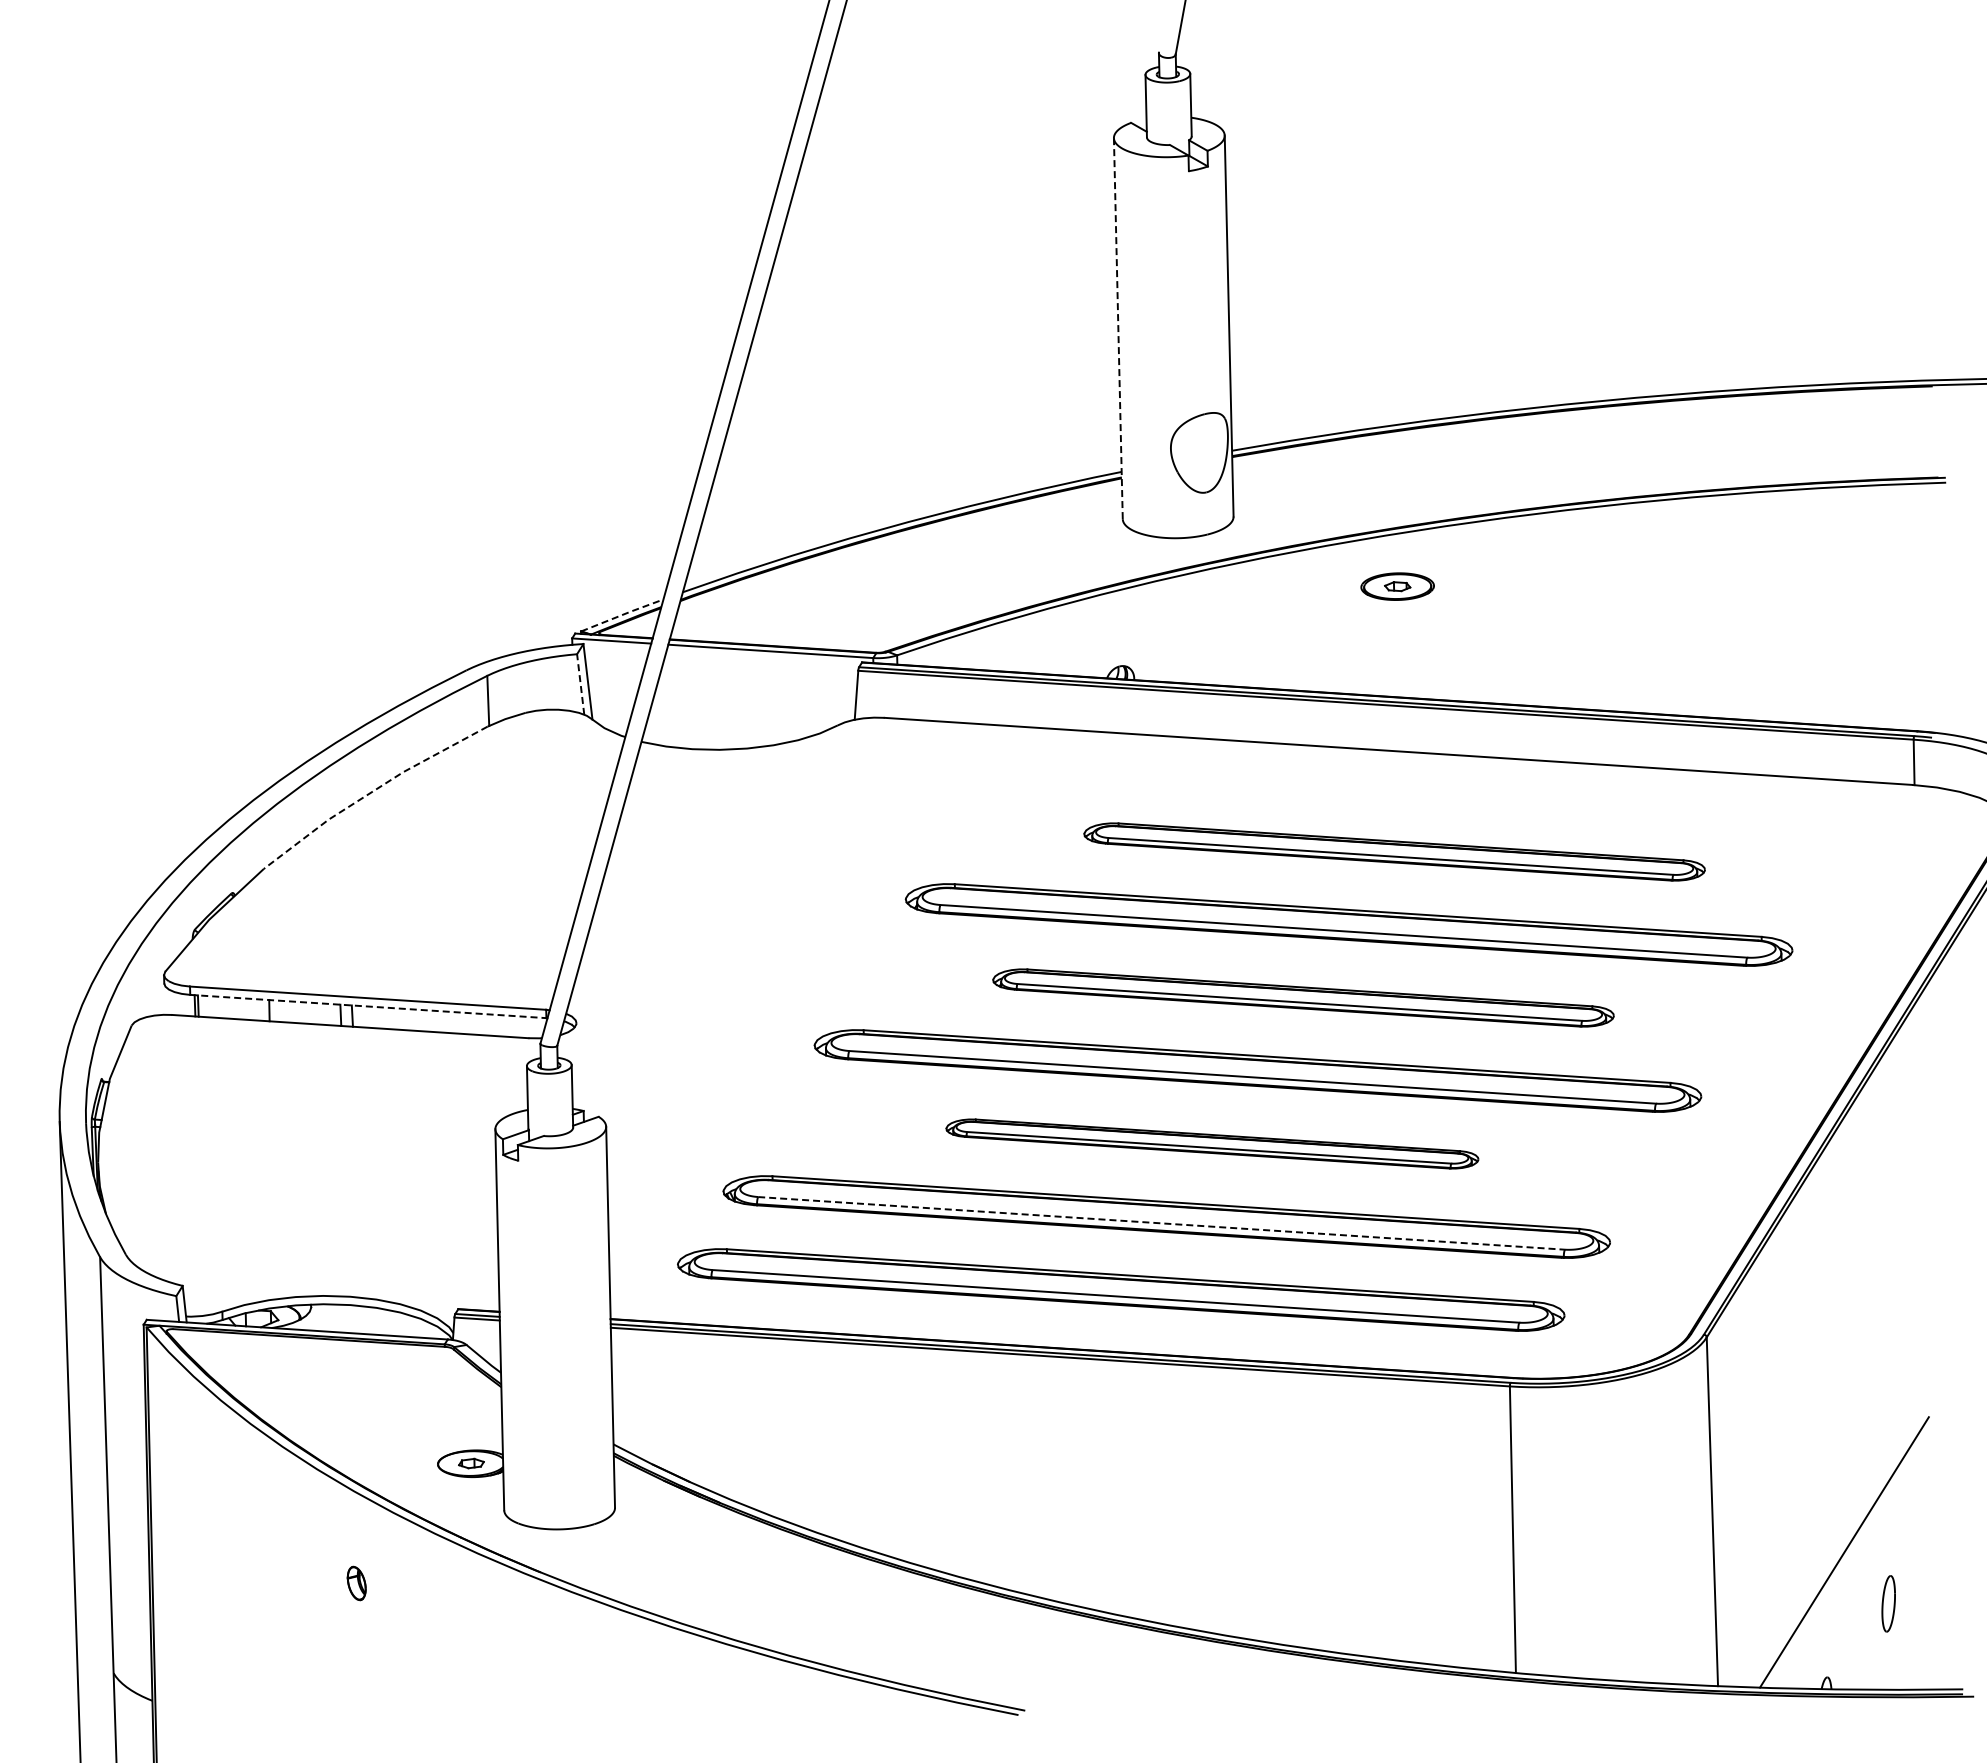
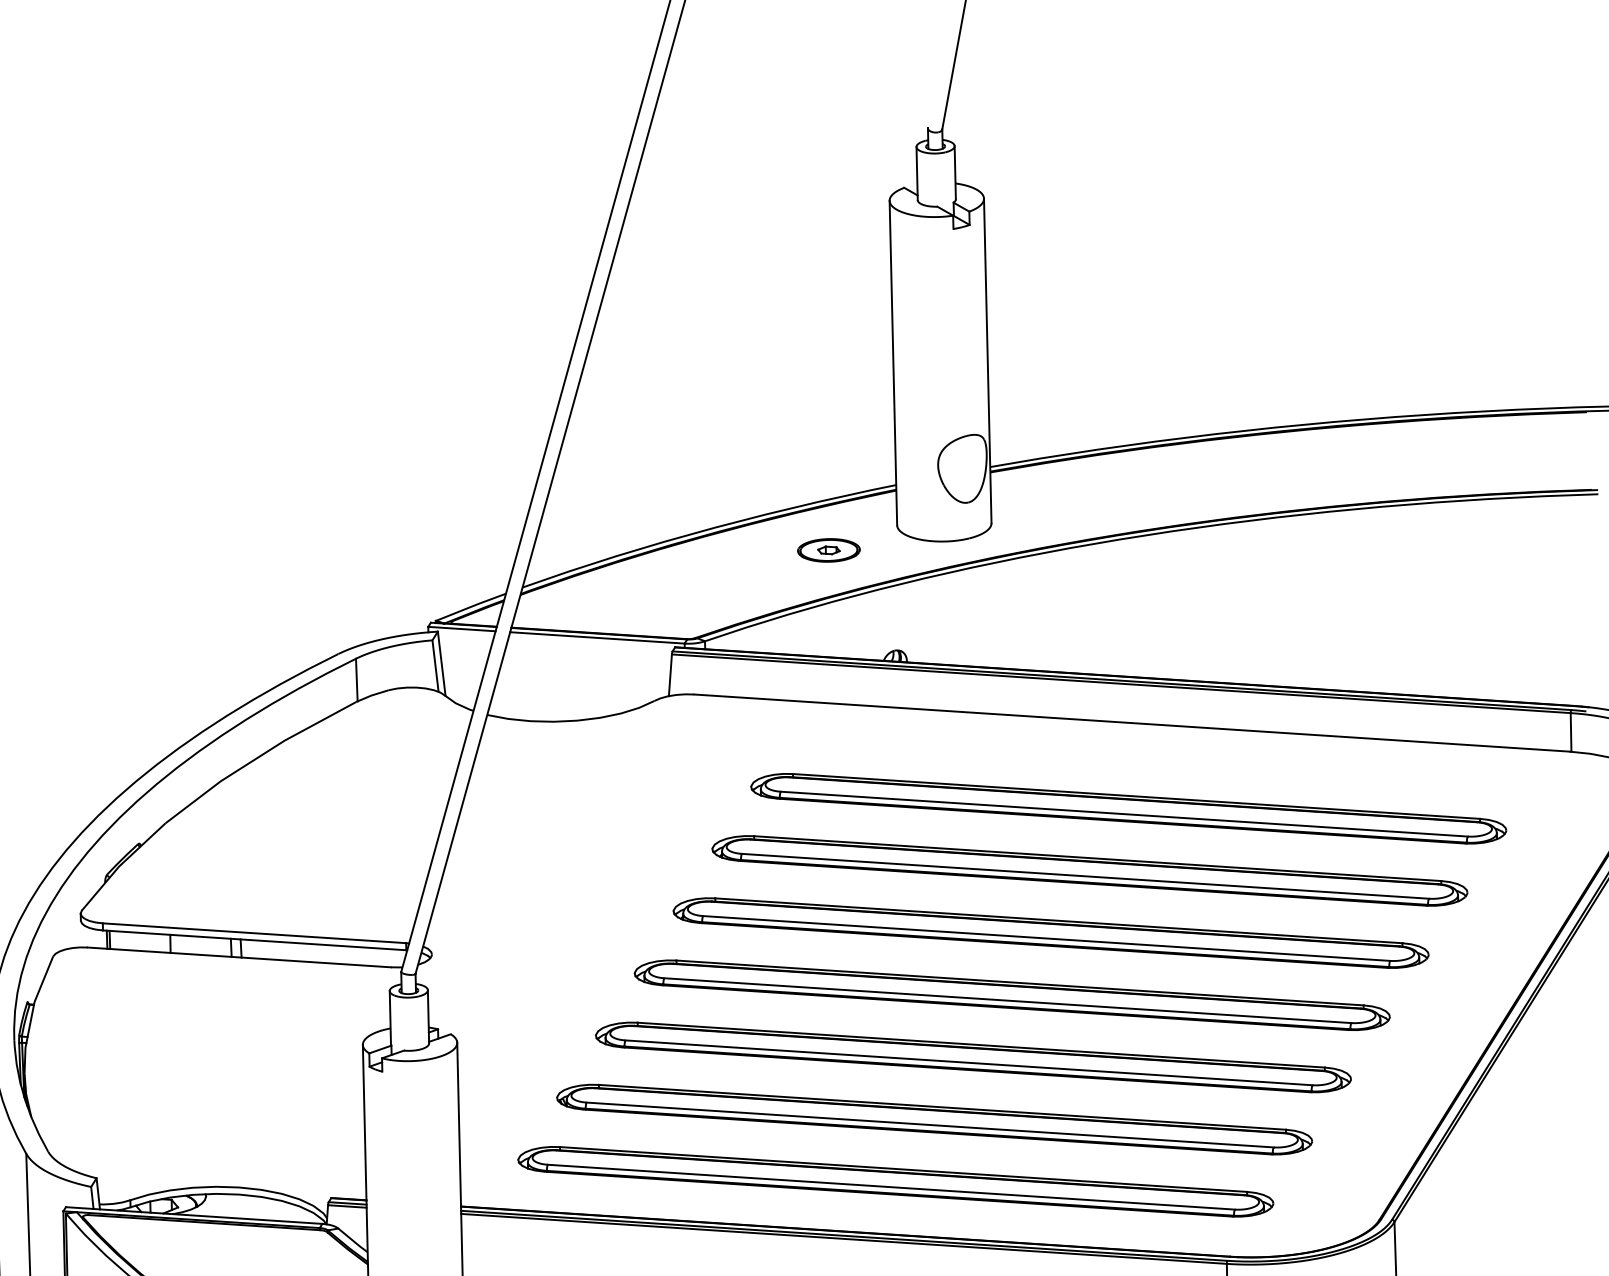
line: (1118, 328) -> (893, 362), dashed -> solid
part: (1397, 586) -> (828, 550), moved
line: (622, 614) -> (471, 606), dashed -> solid
line: (580, 684) -> (435, 666), dashed -> solid
line: (371, 792) -> (257, 758), dashed -> solid
part: (1394, 851) -> (1128, 808), size x1.43
part: (1303, 997) -> (1051, 932), size x1.43
line: (368, 1006) -> (254, 940), dashed -> solid
part: (1212, 1143) -> (973, 1056), size x1.67
line: (1162, 1223) -> (930, 1125), dashed -> solid

